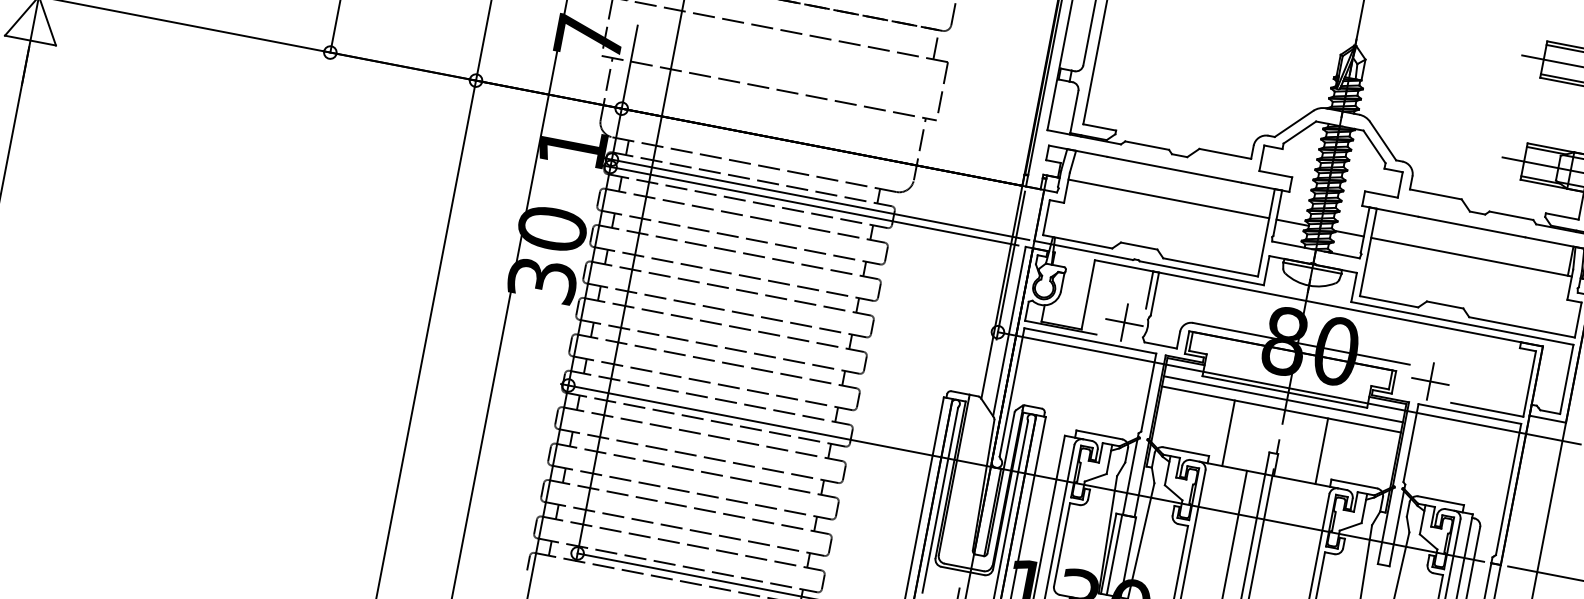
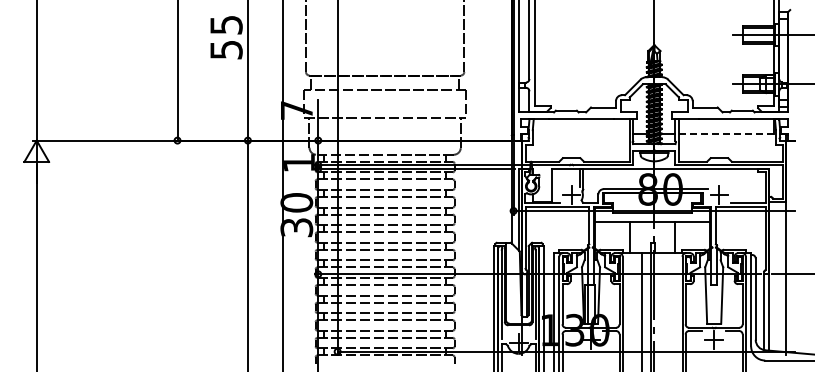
line: (1167, 198) -> (580, 133), removed
line: (1471, 257) -> (727, 133), solid -> dashed
line: (1283, 399) -> (652, 216), removed

